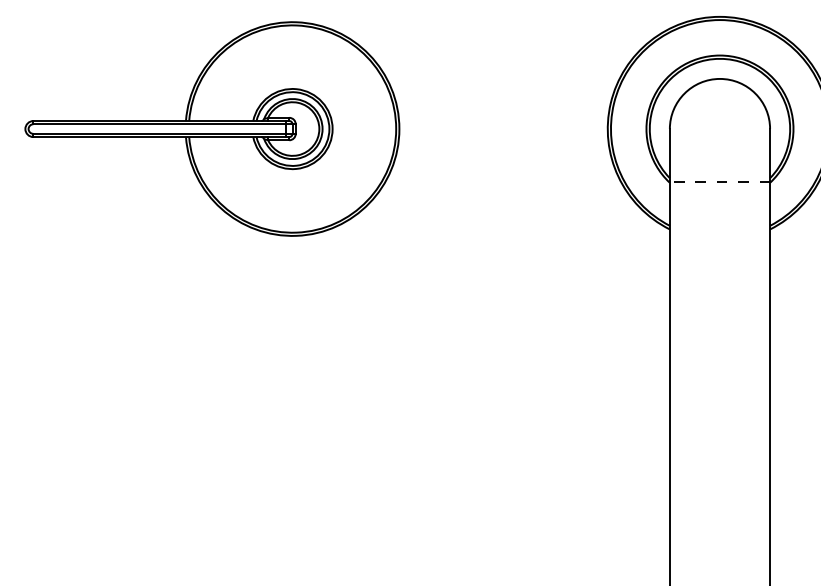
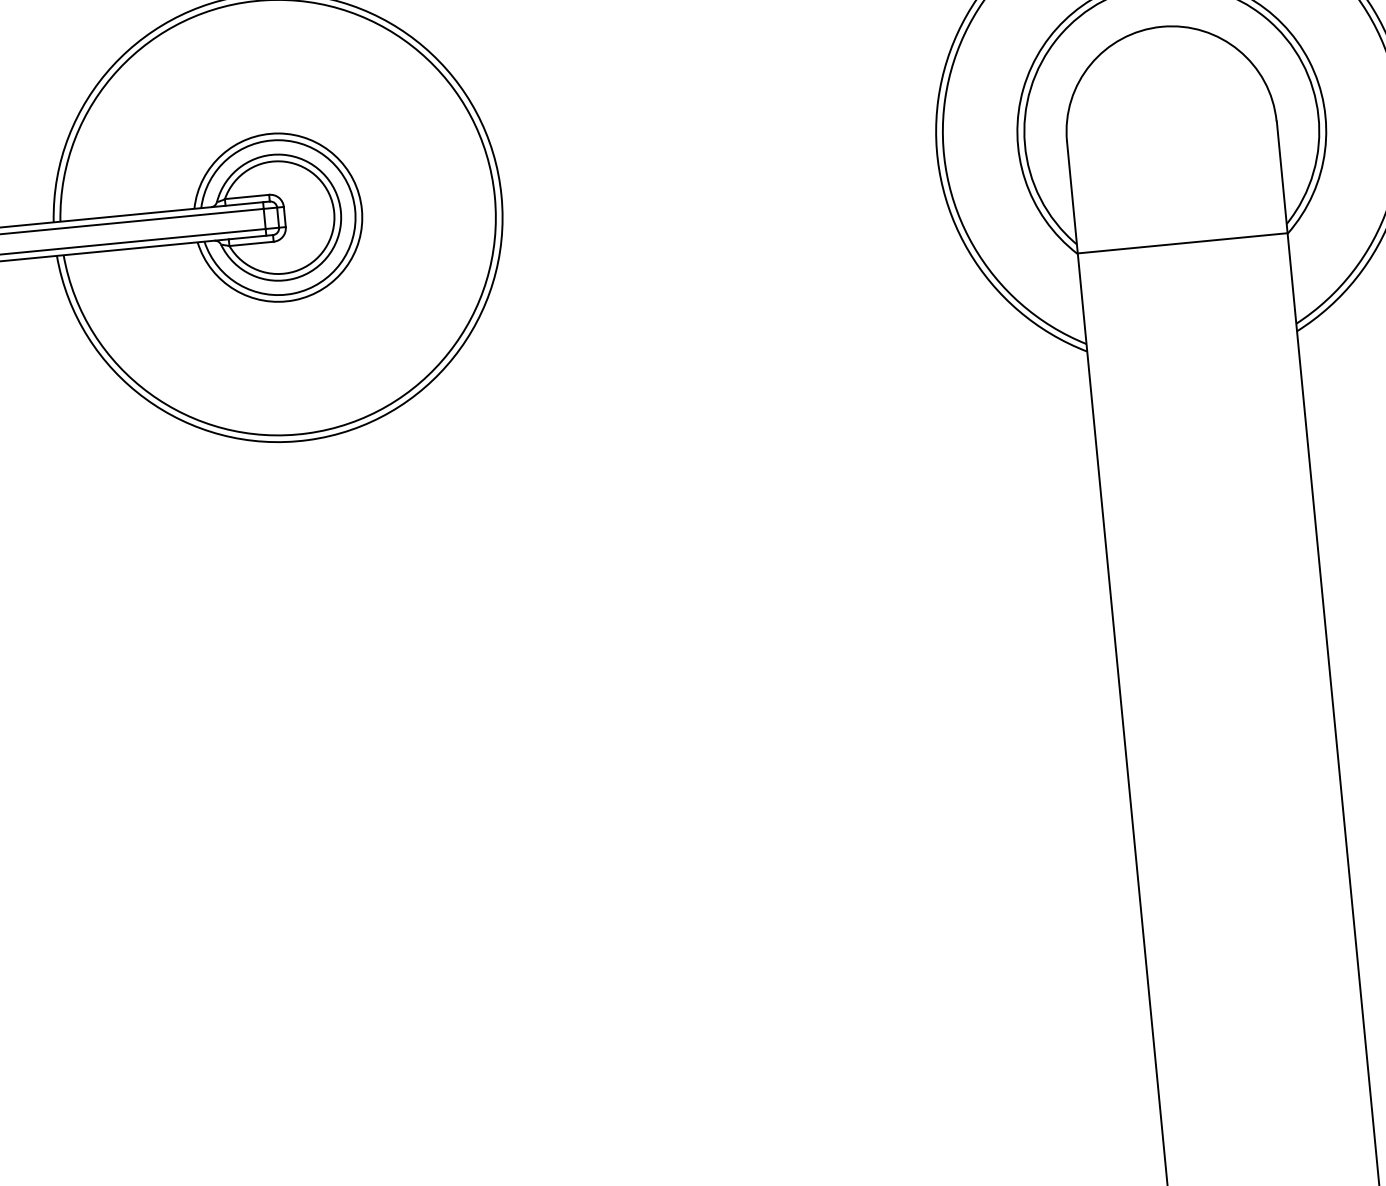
line: (719, 182) -> (1181, 243), dashed -> solid

